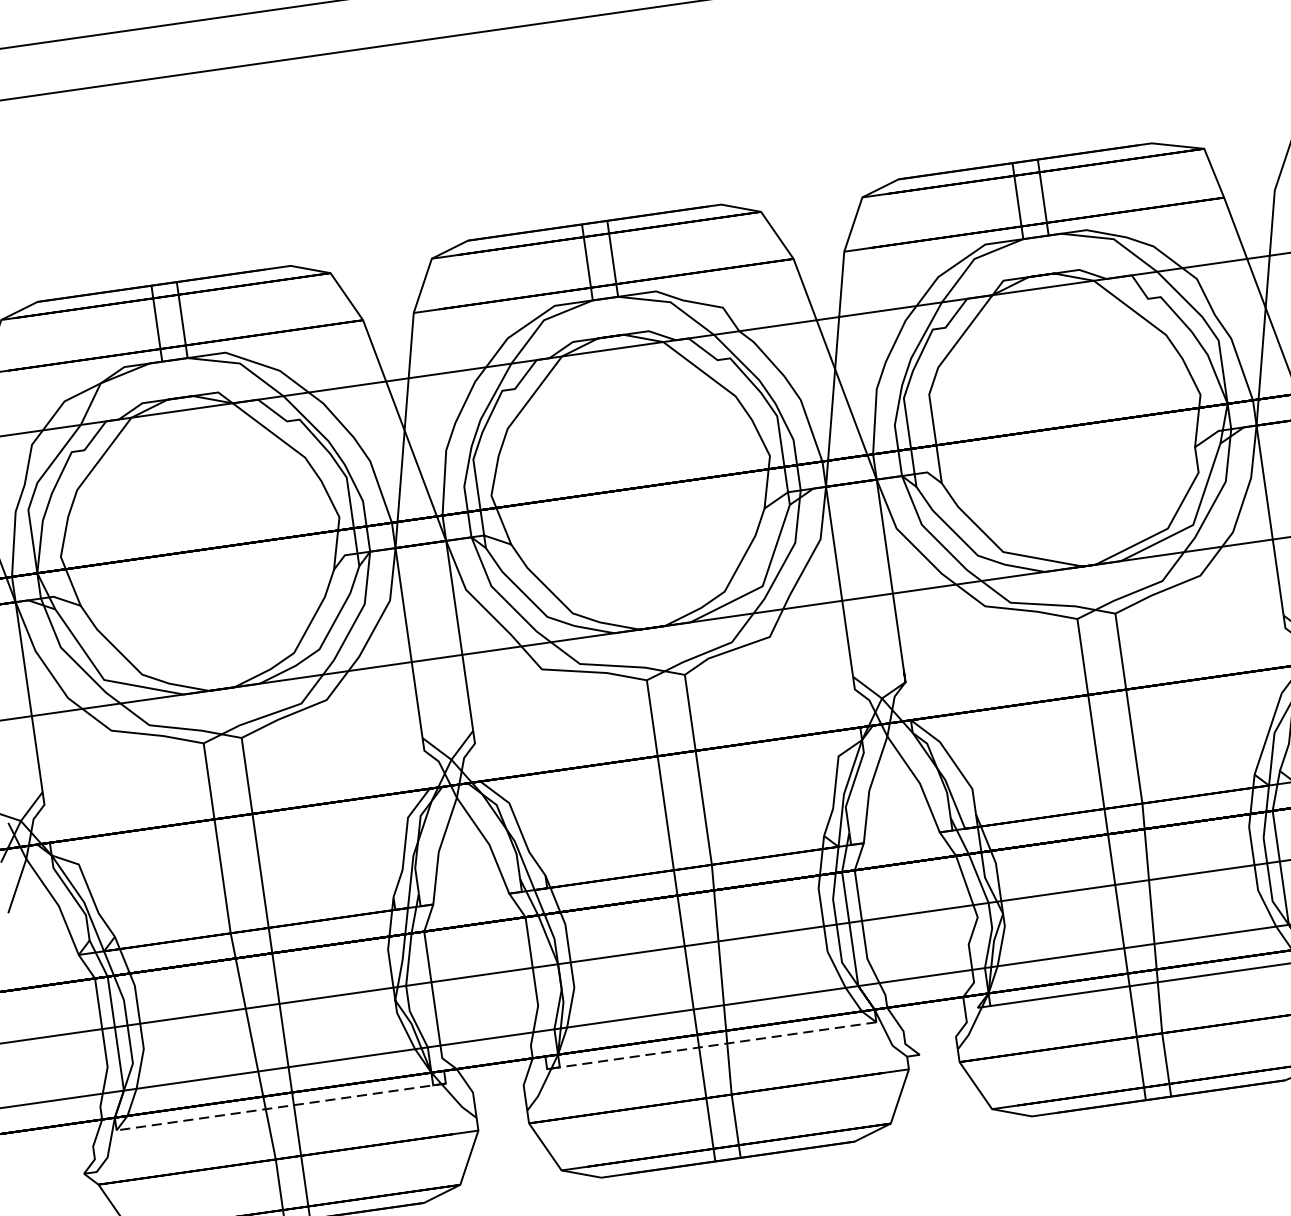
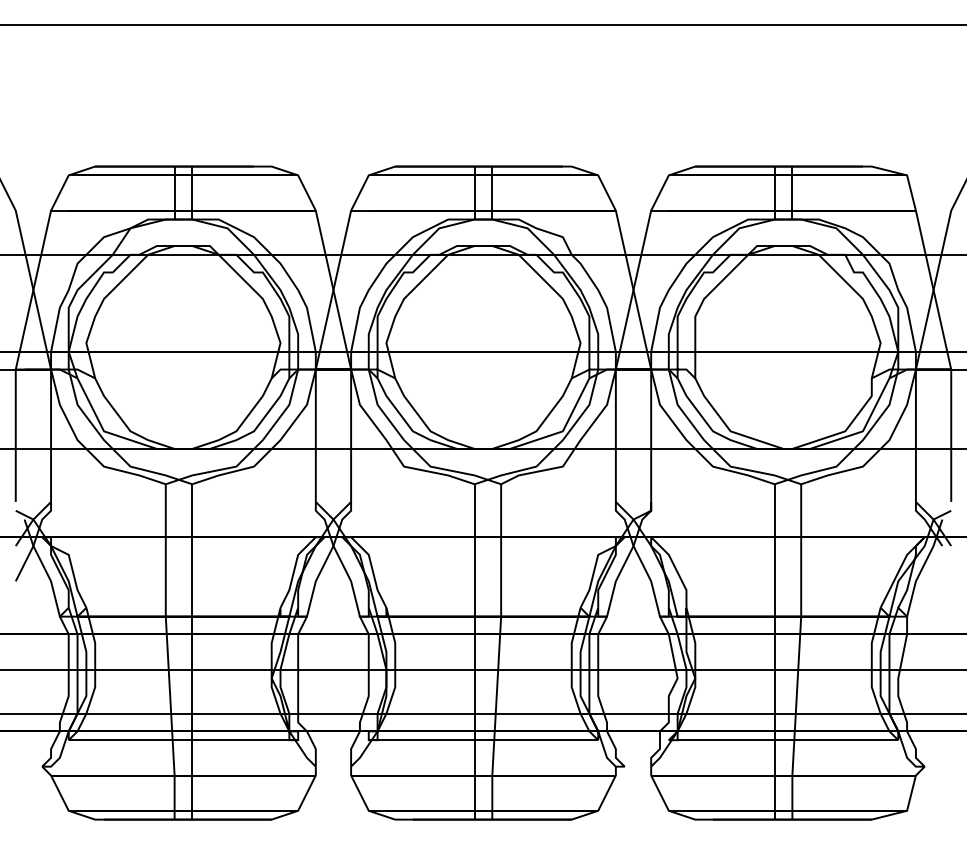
line: (711, 1046) -> (483, 740), dashed -> solid
line: (281, 1107) -> (183, 740), dashed -> solid

